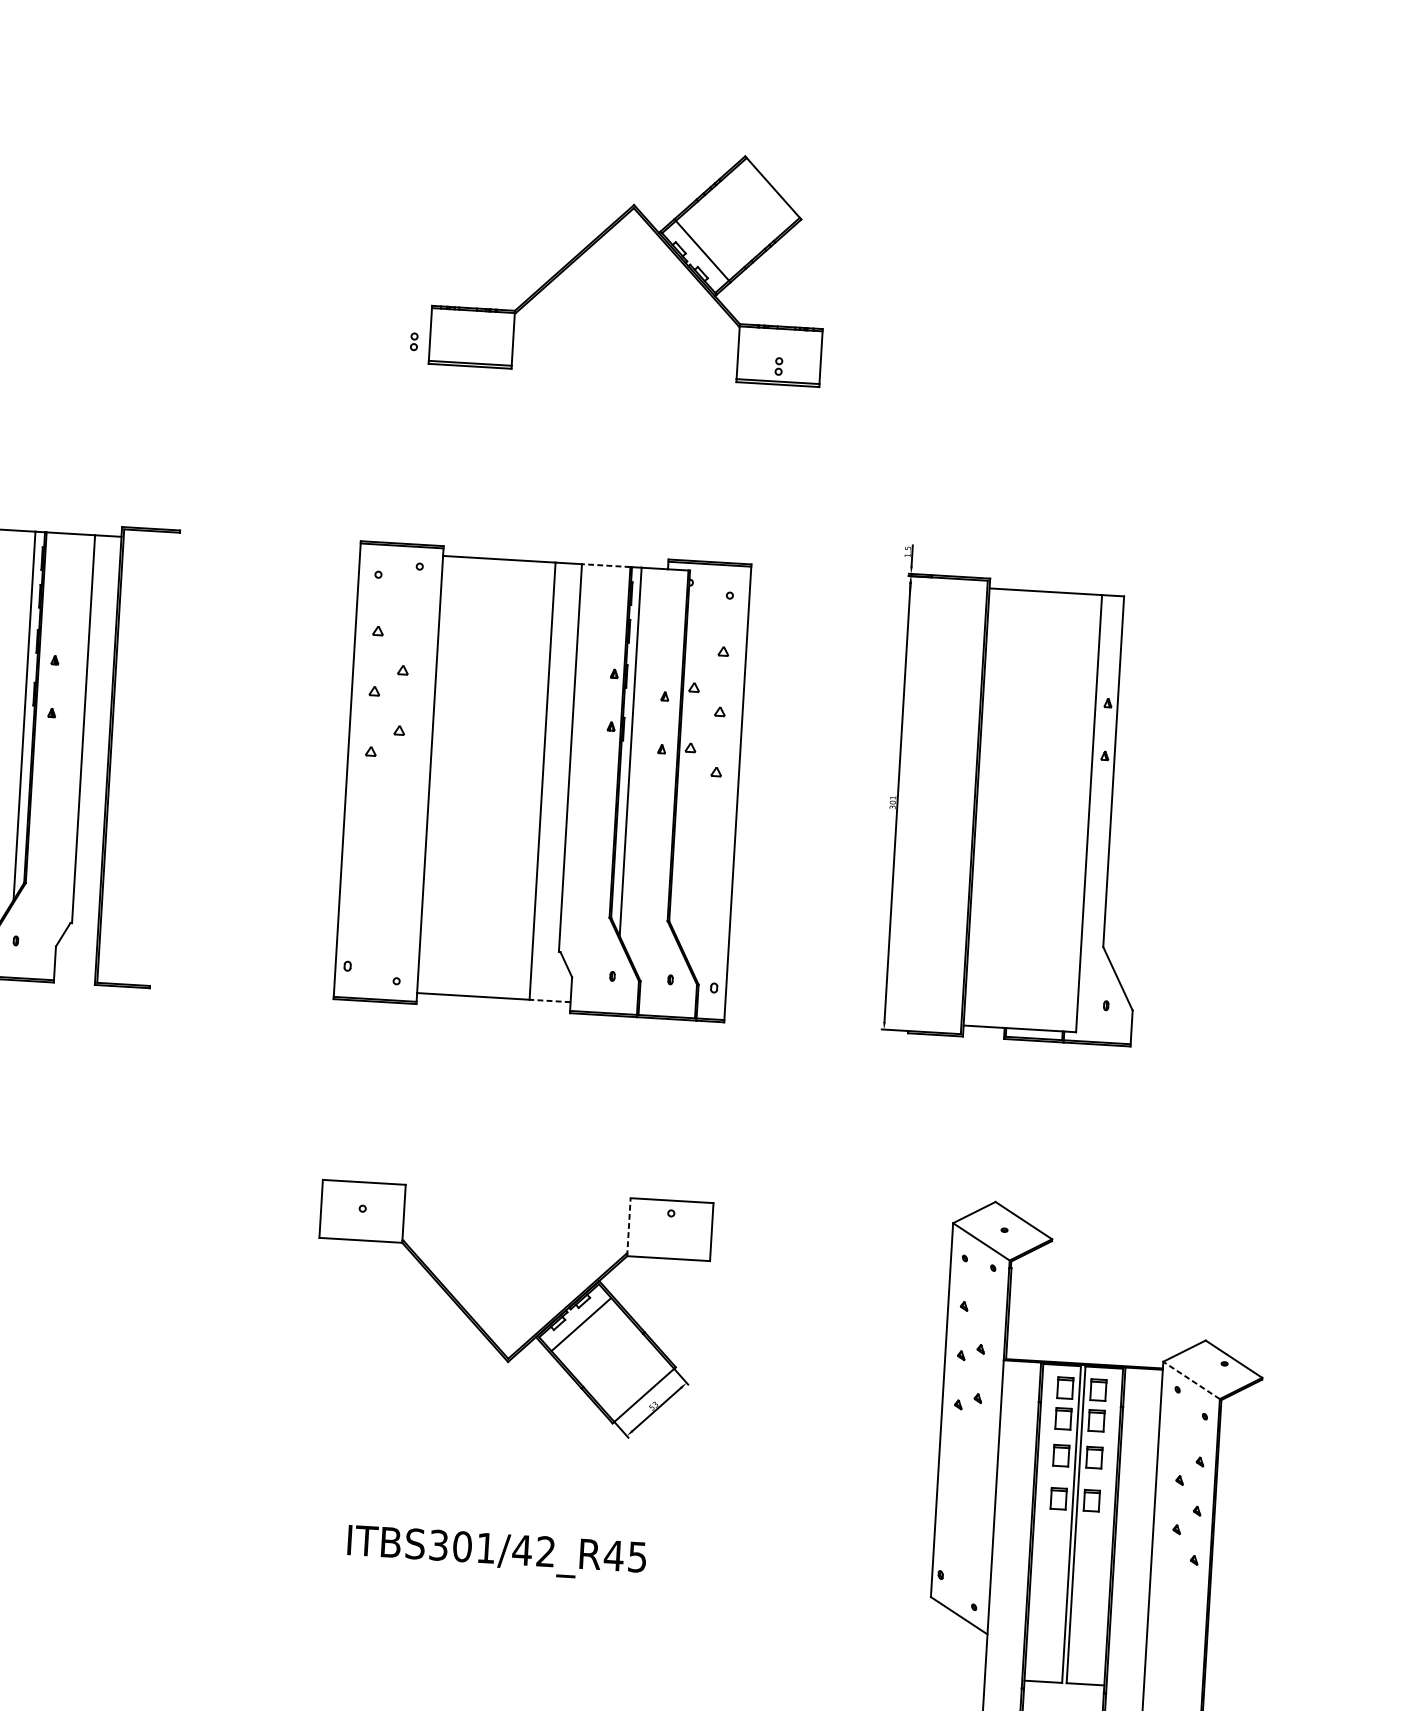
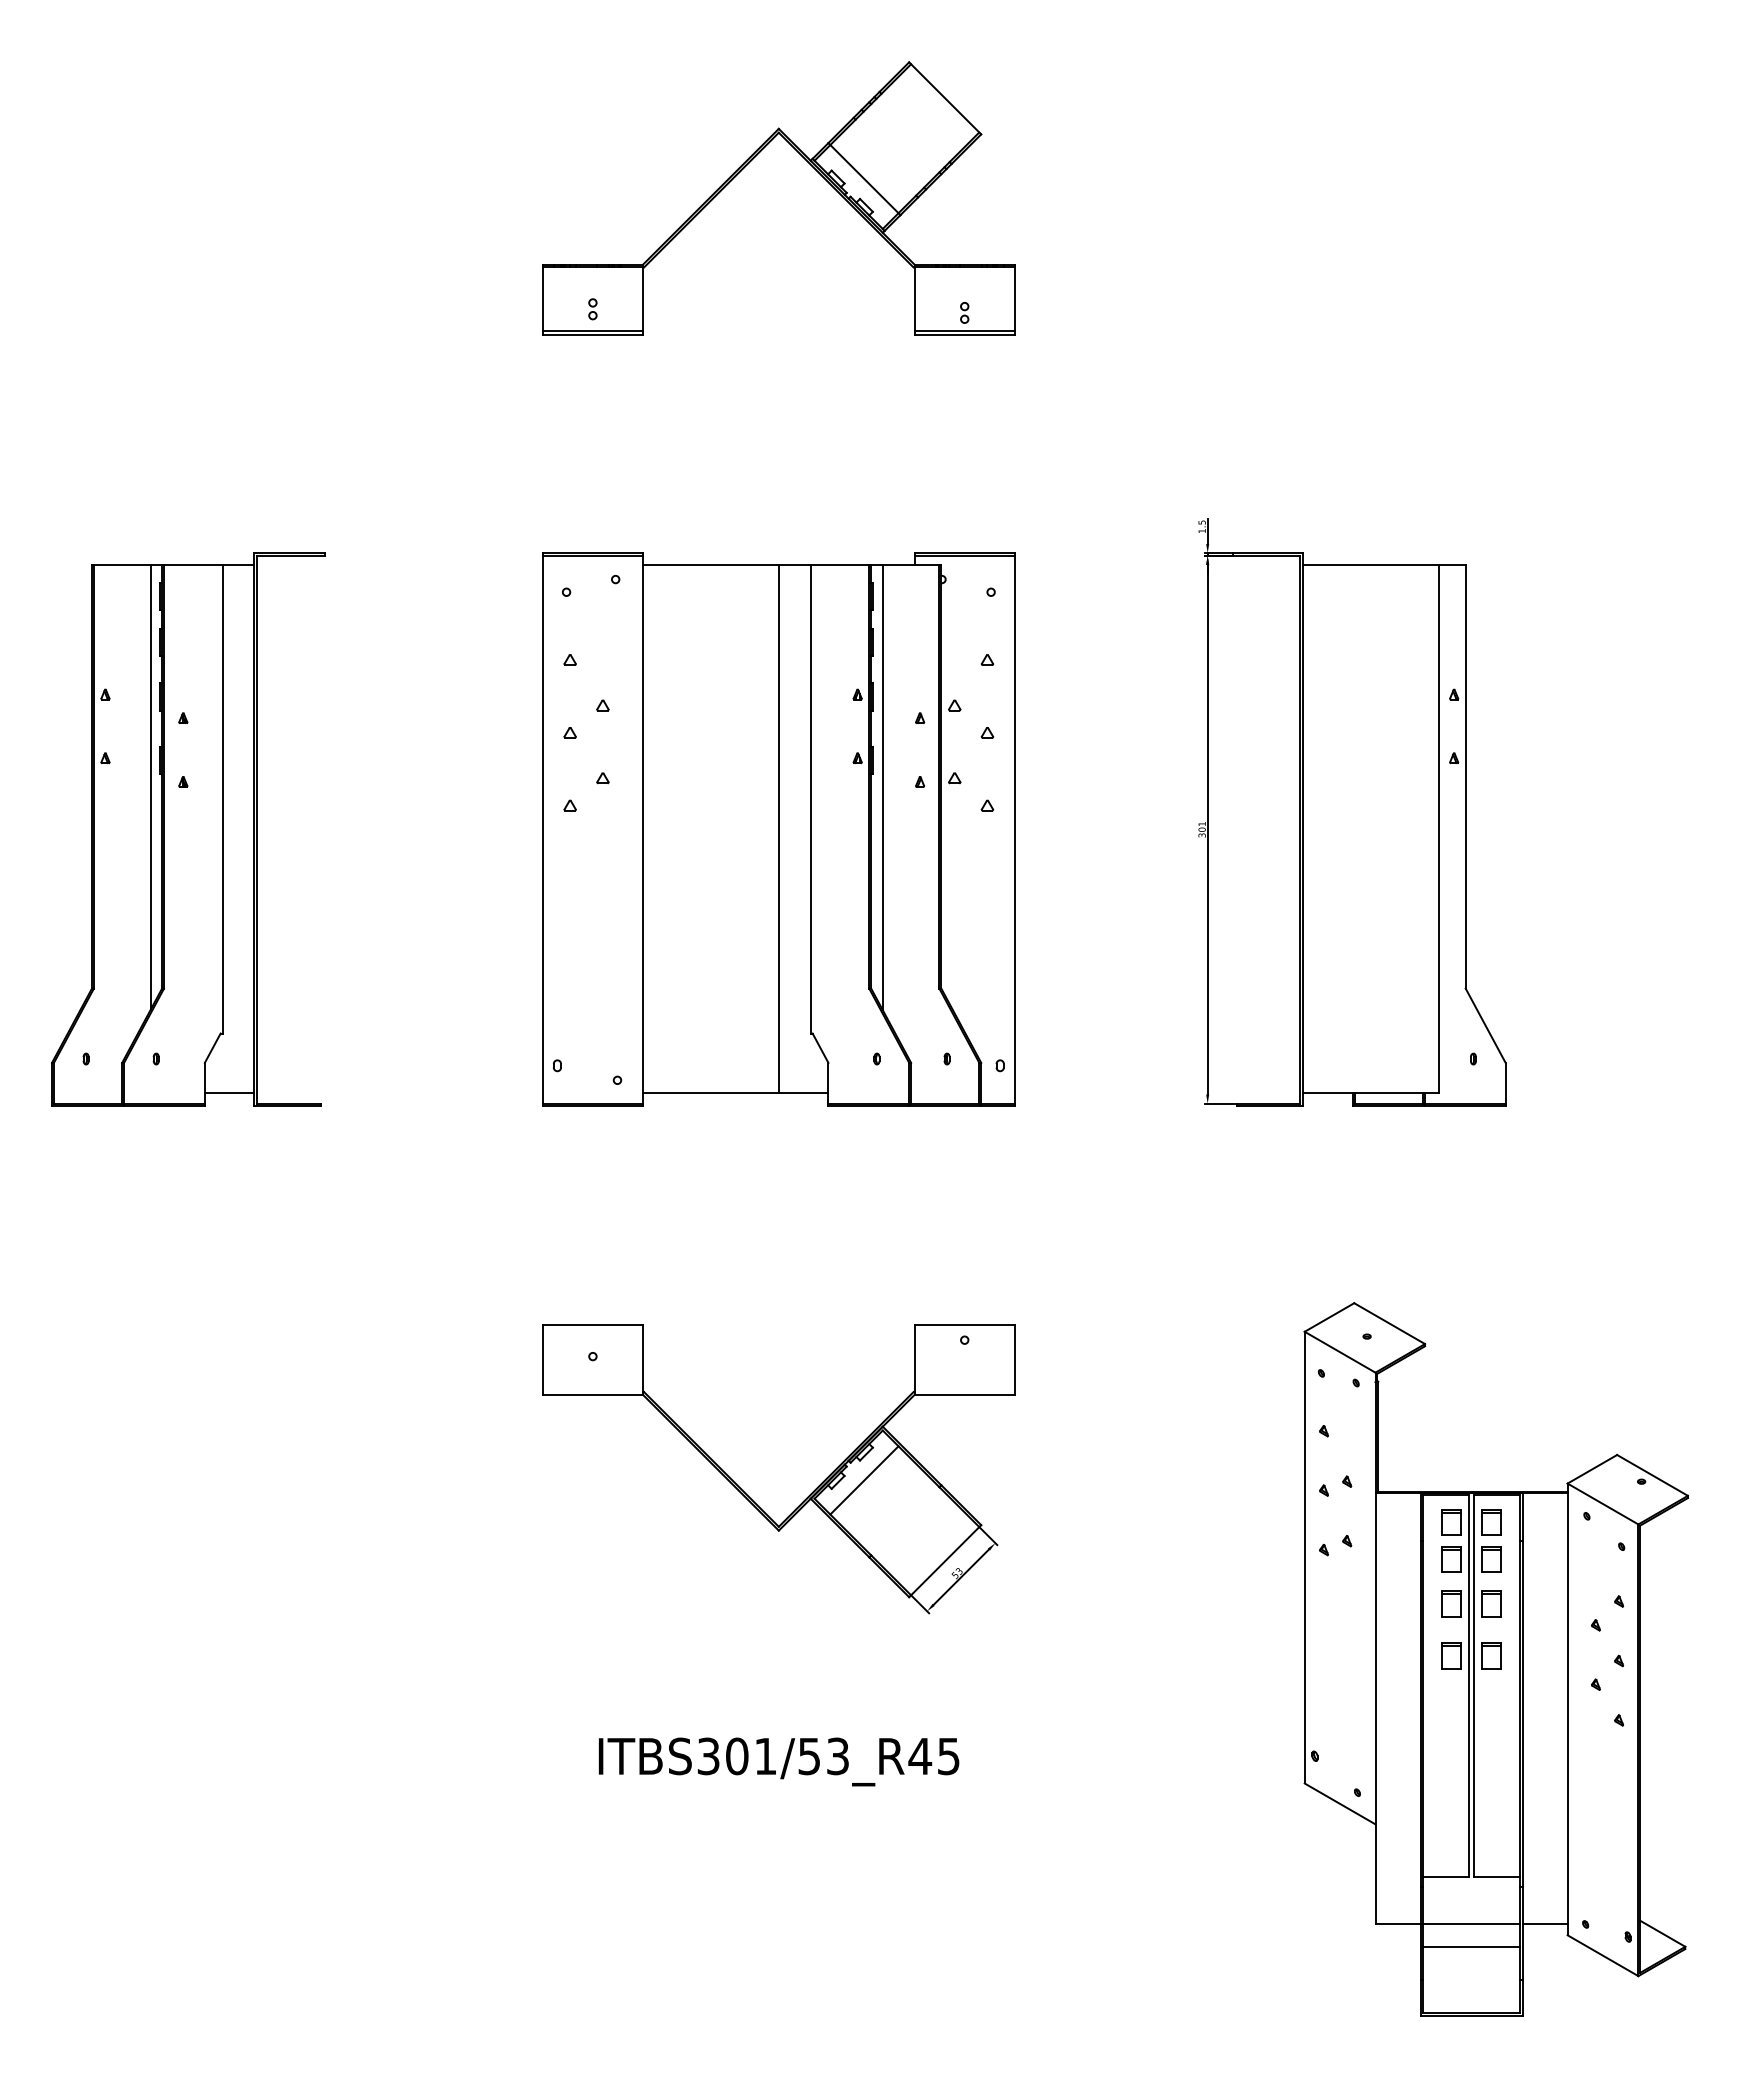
part: (605, 234) -> (746, 166), moved
line: (605, 565) -> (839, 564), dashed -> solid
line: (74, 973) -> (229, 1093), added
line: (549, 1001) -> (803, 1093), dashed -> solid
line: (628, 1226) -> (914, 1359), dashed -> solid
line: (1191, 1380) -> (1603, 1504), dashed -> solid
text: (533, 1551) -> (822, 1756), ITBS301/42_R45 -> ITBS301/53_R45

